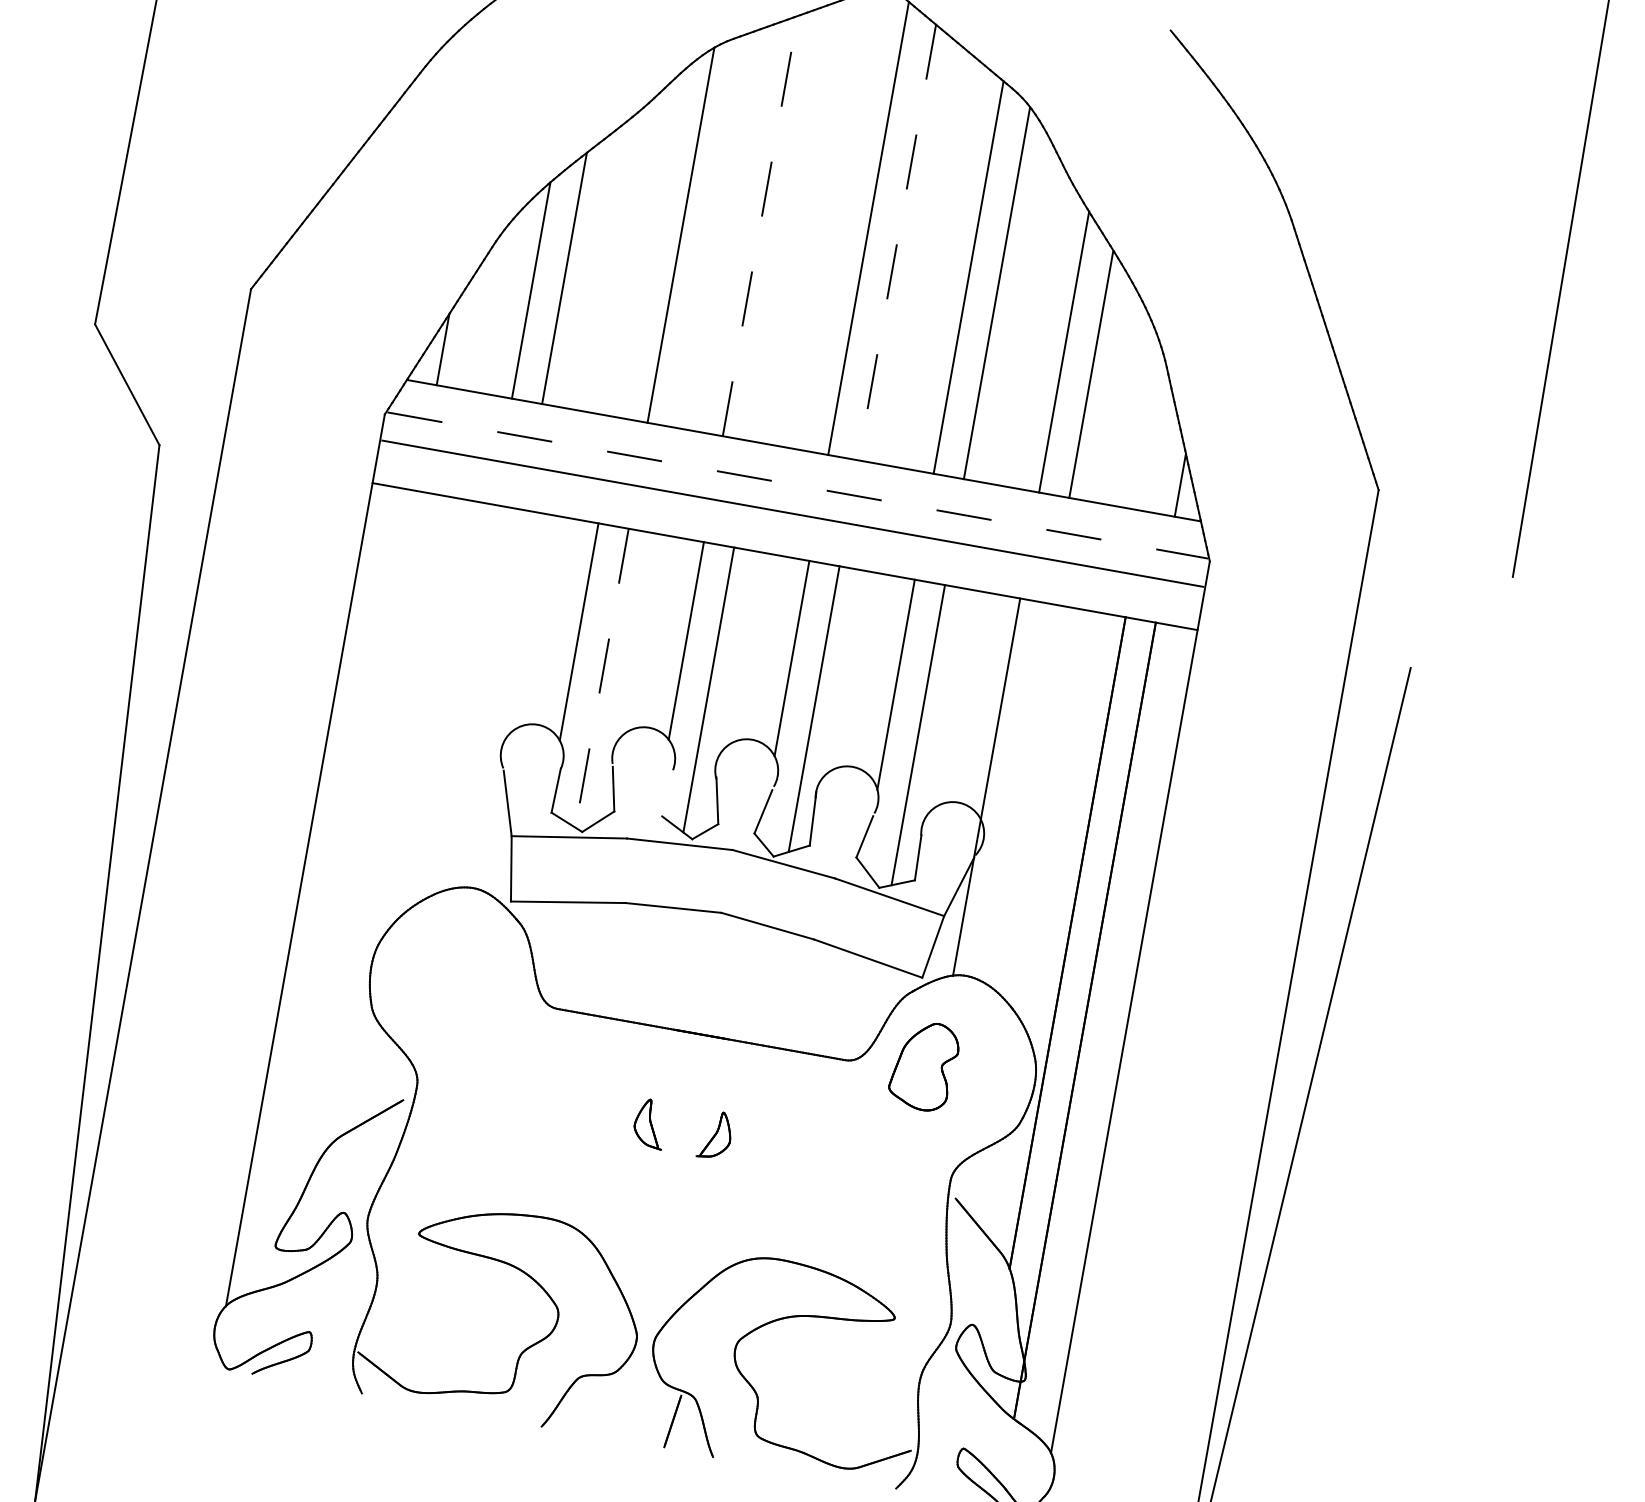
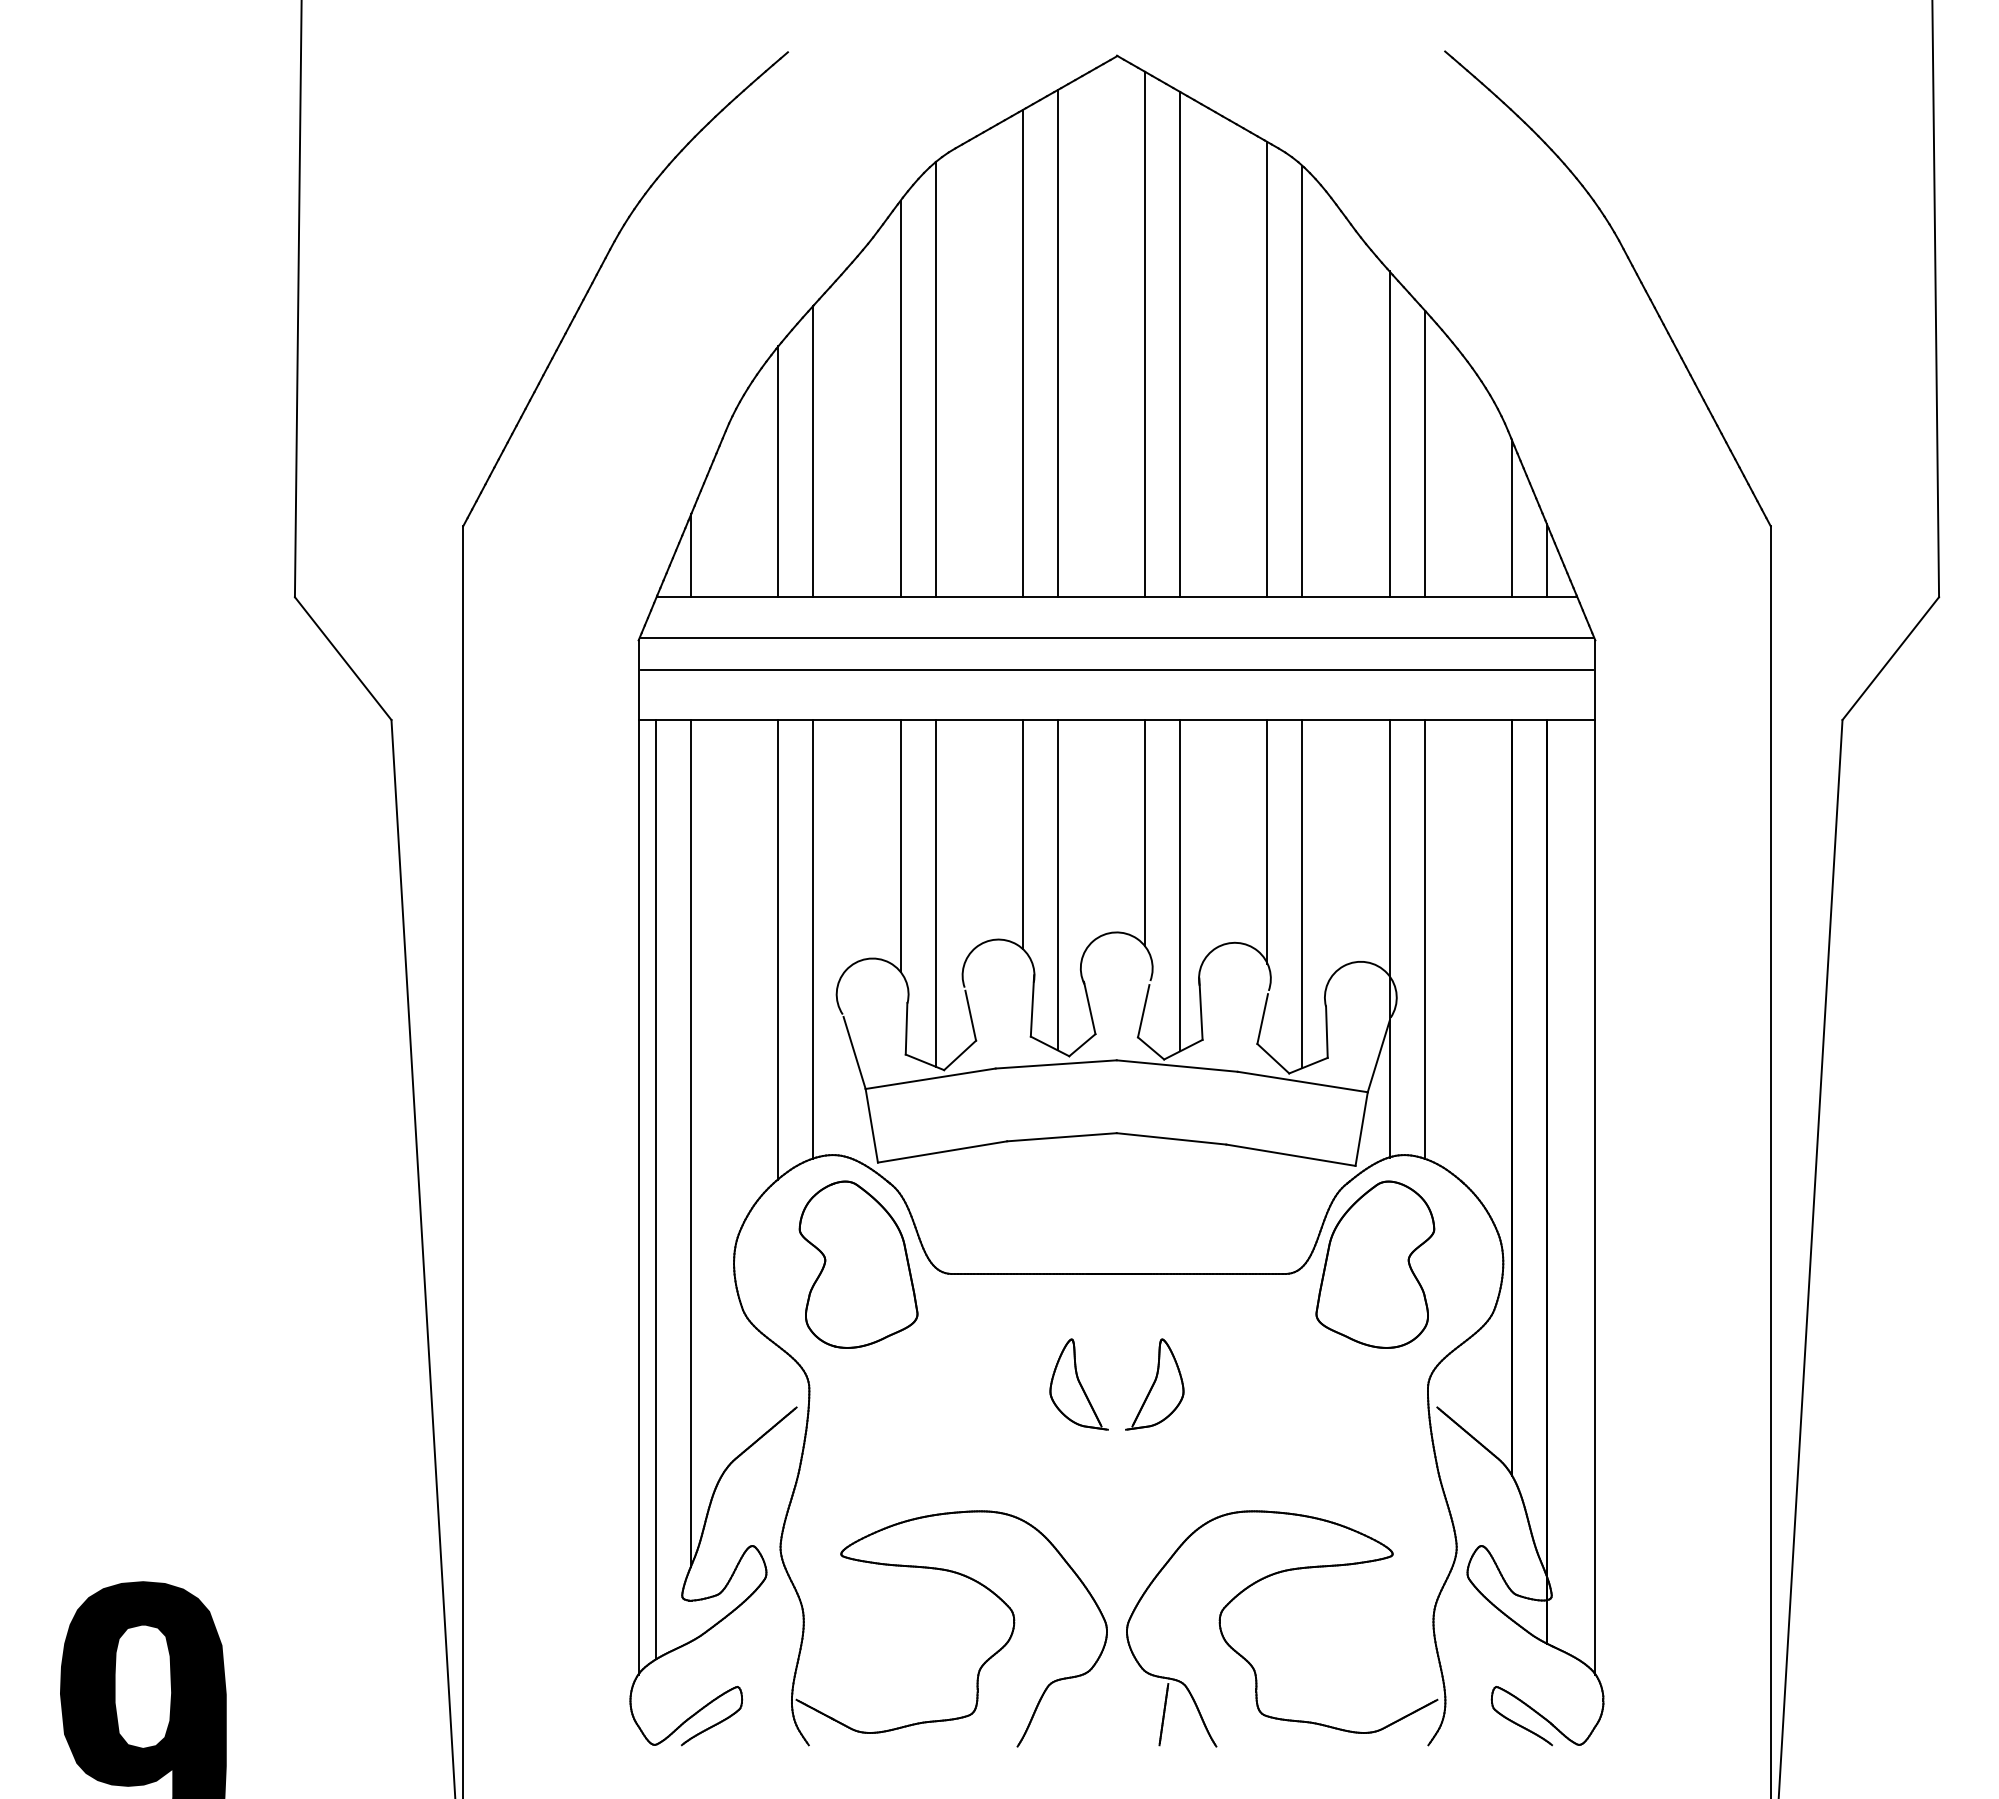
line: (791, 222) -> (1057, 343), added
line: (759, 226) -> (1022, 353), dashed -> solid
line: (897, 242) -> (1180, 344), dashed -> solid
line: (647, 246) -> (900, 398), added
line: (1156, 443) -> (1511, 518), added
line: (798, 485) -> (1117, 637), dashed -> solid
line: (1461, 622) -> (1890, 658), added
line: (601, 678) -> (935, 893), dashed -> solid
line: (489, 699) -> (813, 939), added
line: (457, 702) -> (778, 949), added
line: (668, 789) -> (1032, 1005), added
line: (1016, 793) -> (1424, 939), added
line: (353, 856) -> (691, 1143), added
line: (315, 890) -> (656, 1189), added
part: (478, 986) -> (858, 1264), added
part: (924, 1065) -> (1375, 1264), size x1.67
part: (649, 1123) -> (1078, 1384), size x1.67
part: (715, 1135) -> (1154, 1384), size x1.67

